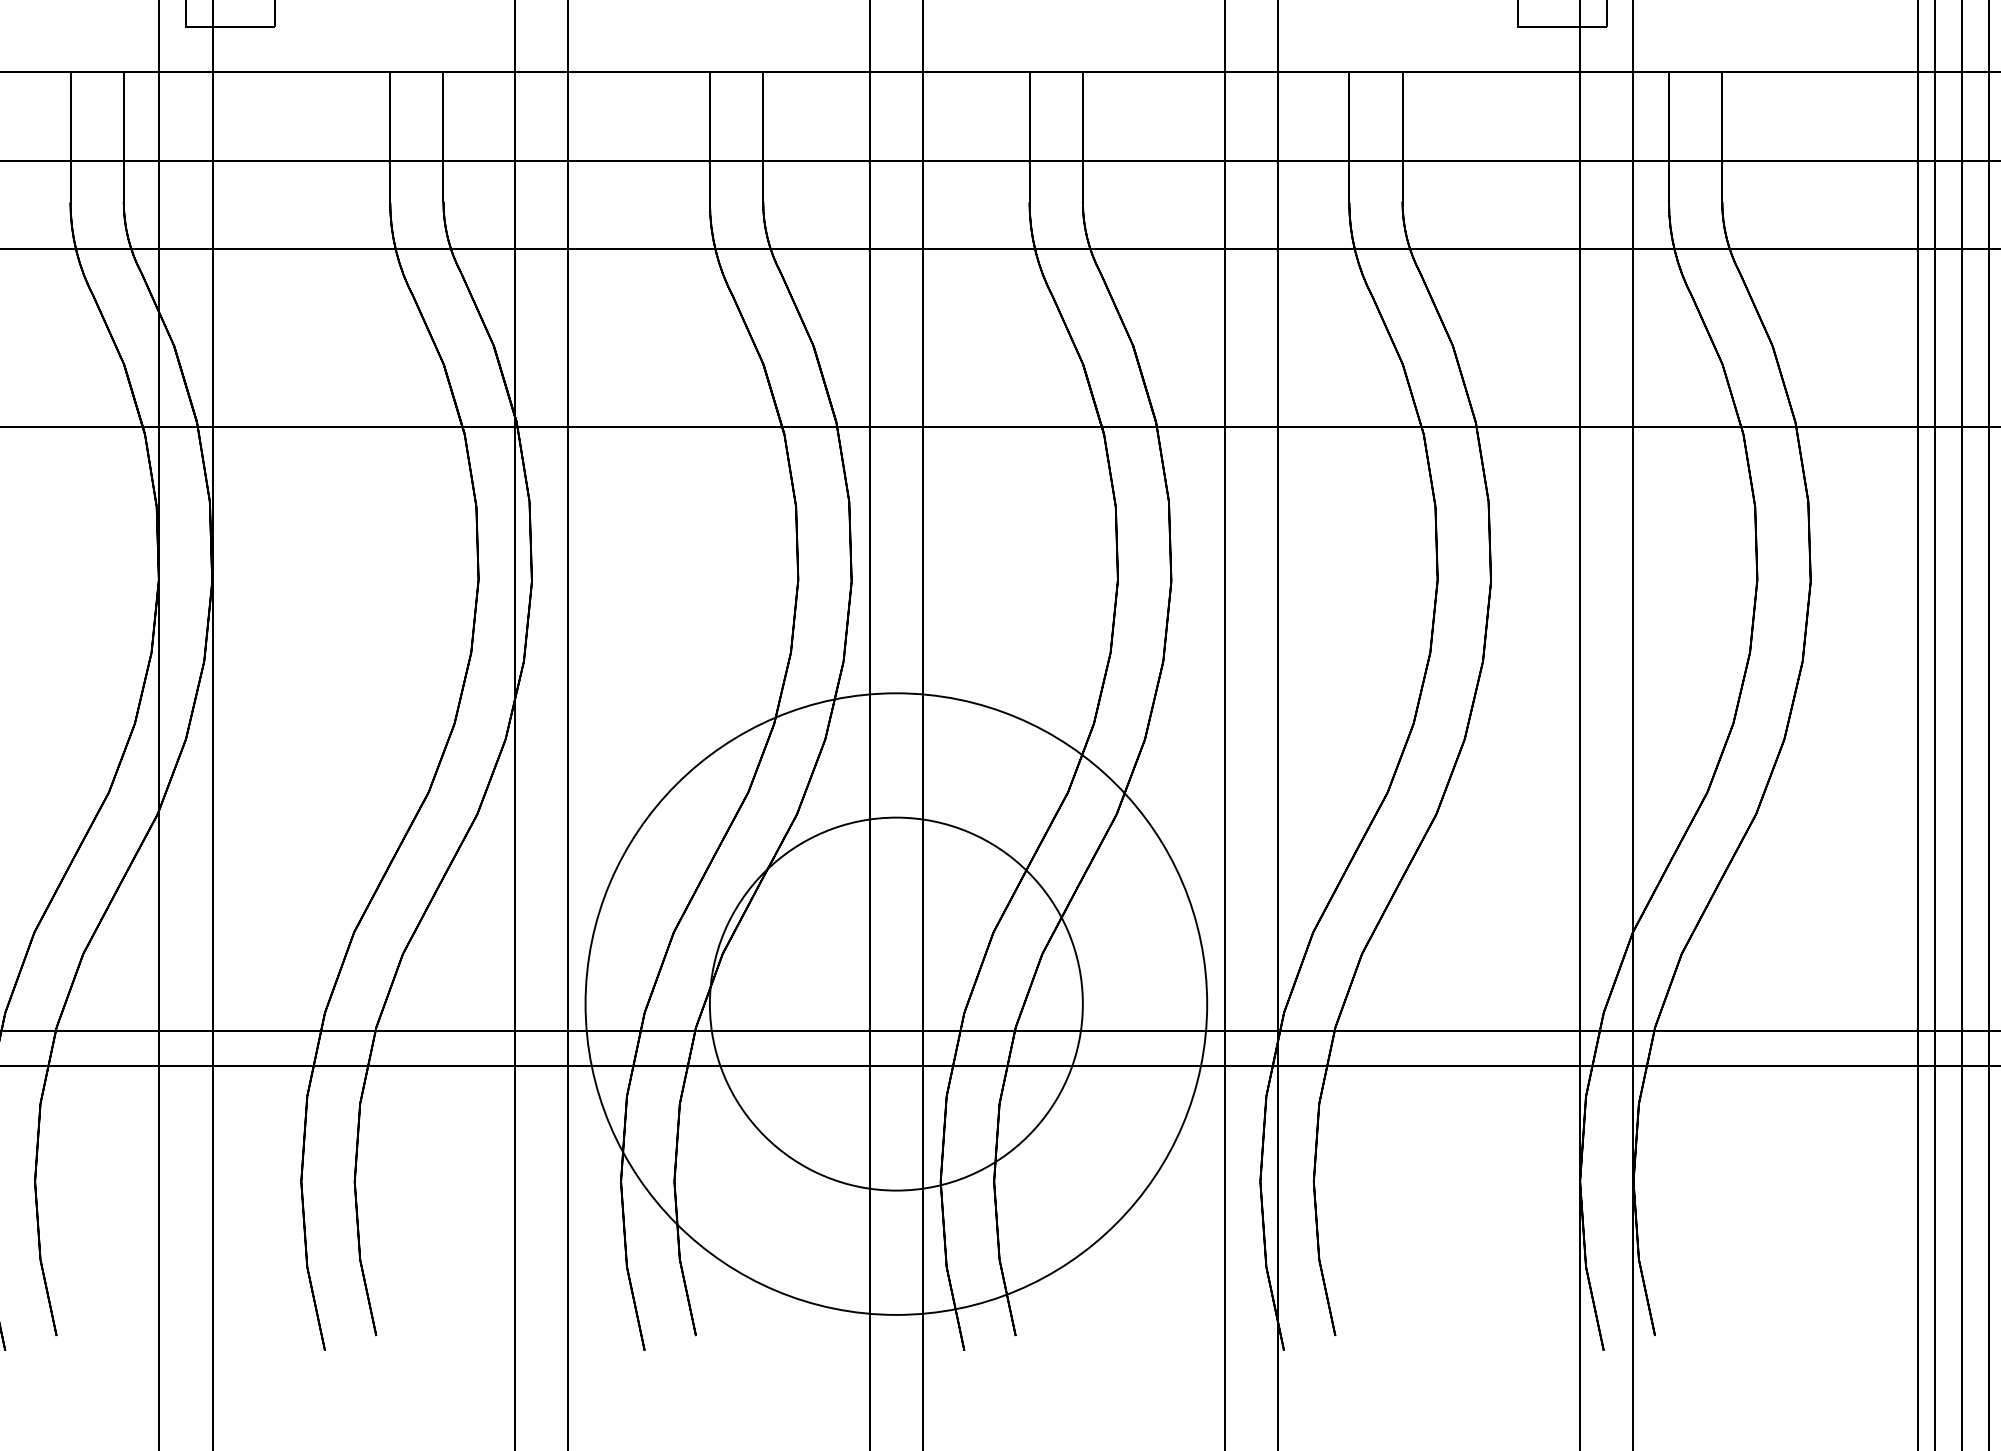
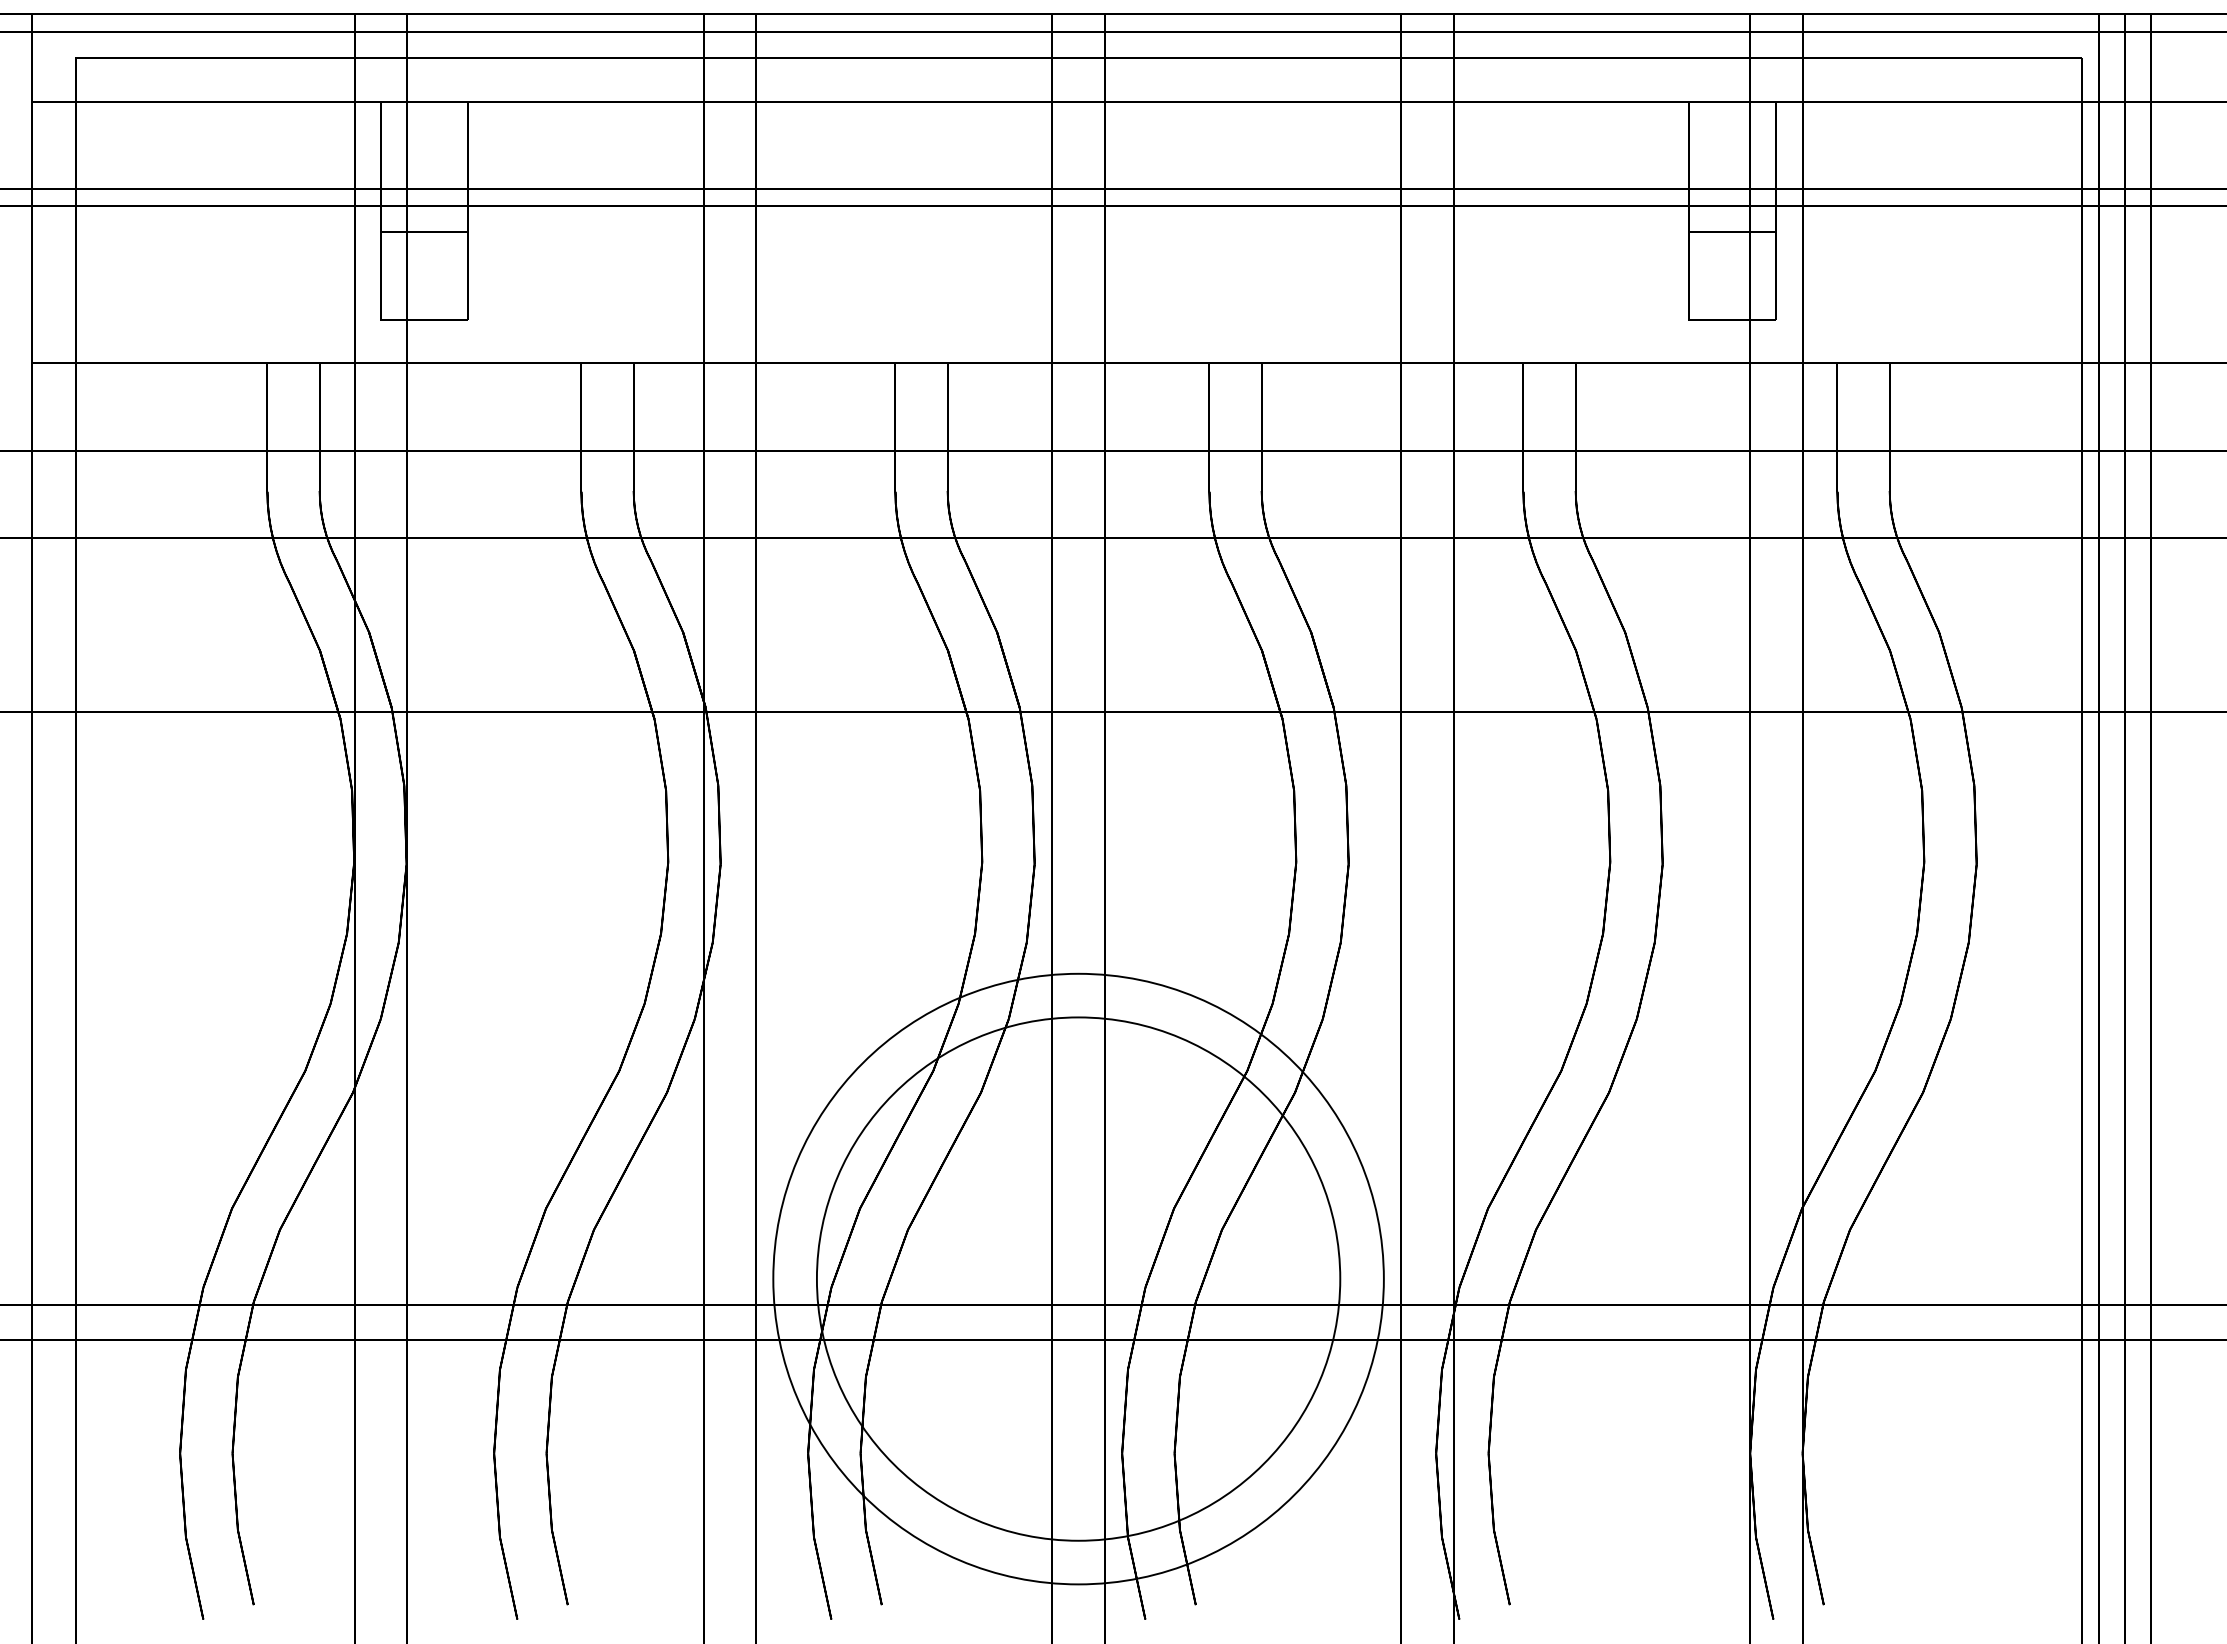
circle: (896, 1003) -> (1078, 1278), size x1.43

